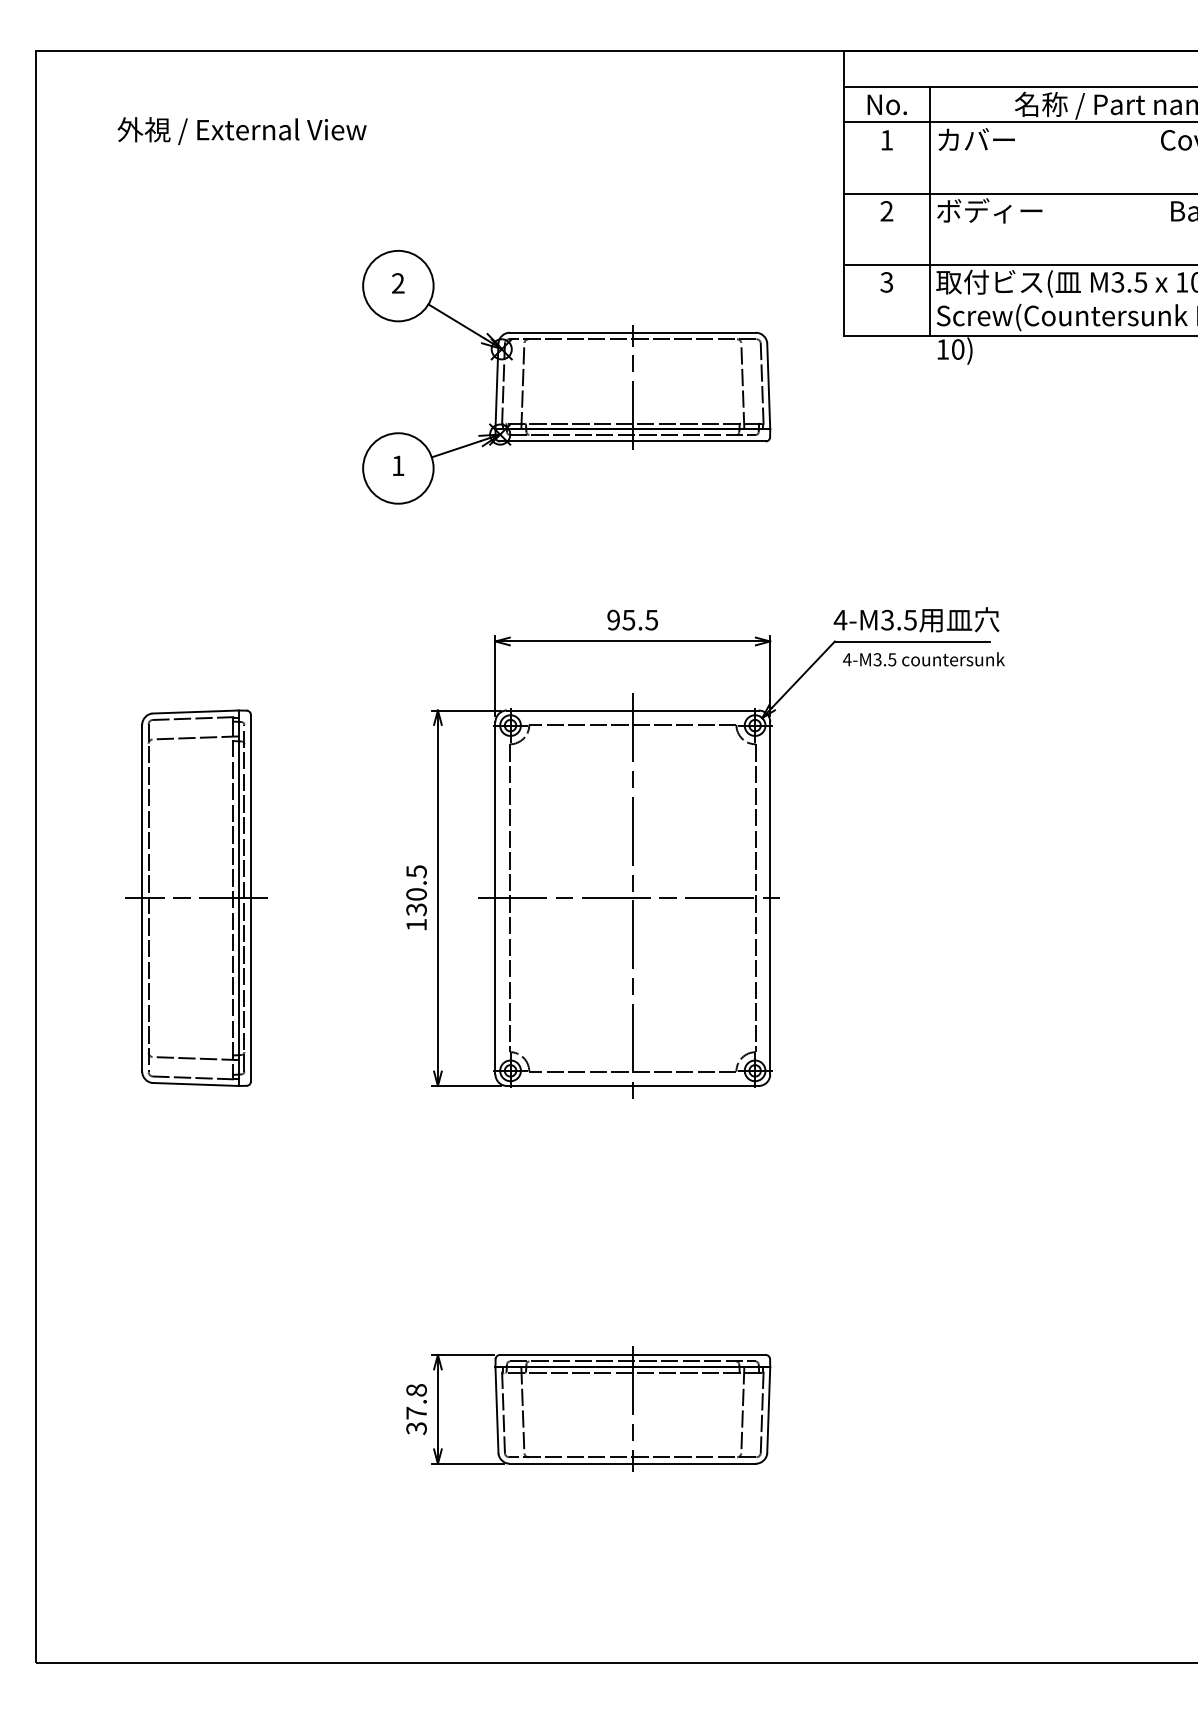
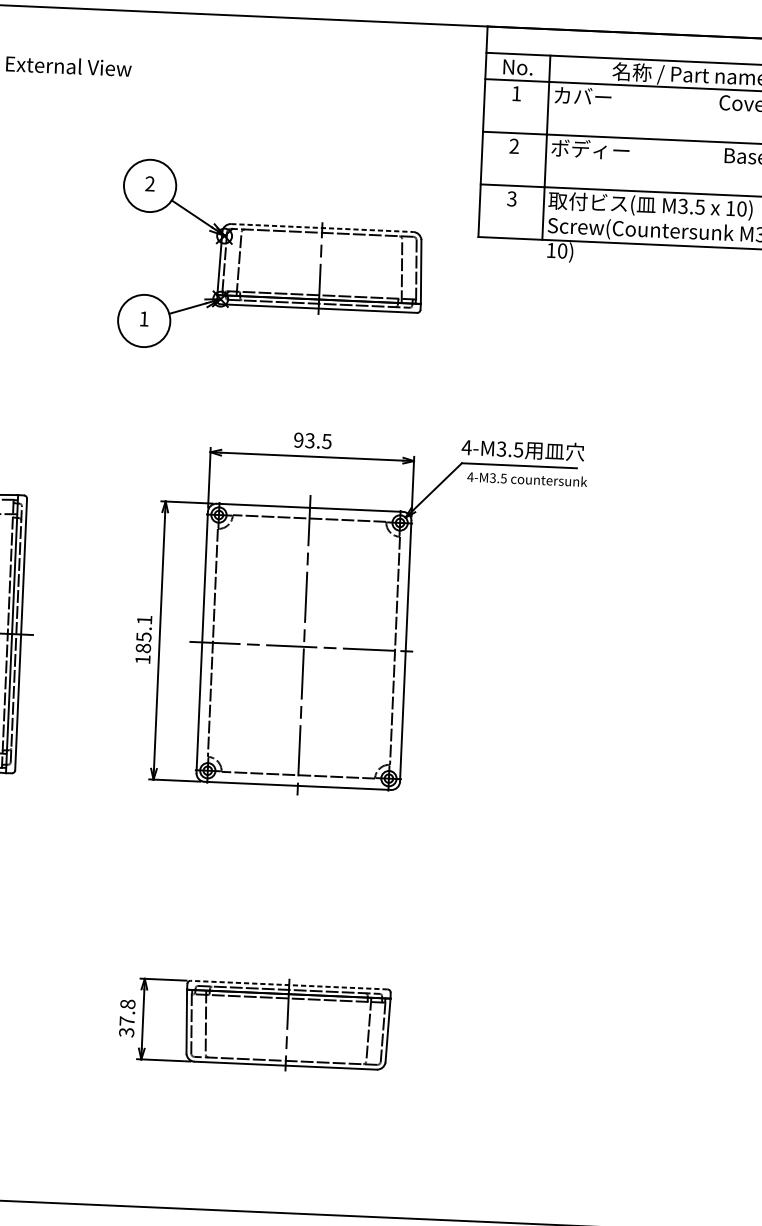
line: (632, 332) -> (322, 227), solid -> dashed
text: (629, 619) -> (310, 440), 95.5 -> 93.5
text: (416, 890) -> (143, 634), 130.5 -> 185.1
line: (632, 1355) -> (288, 985), solid -> dashed

